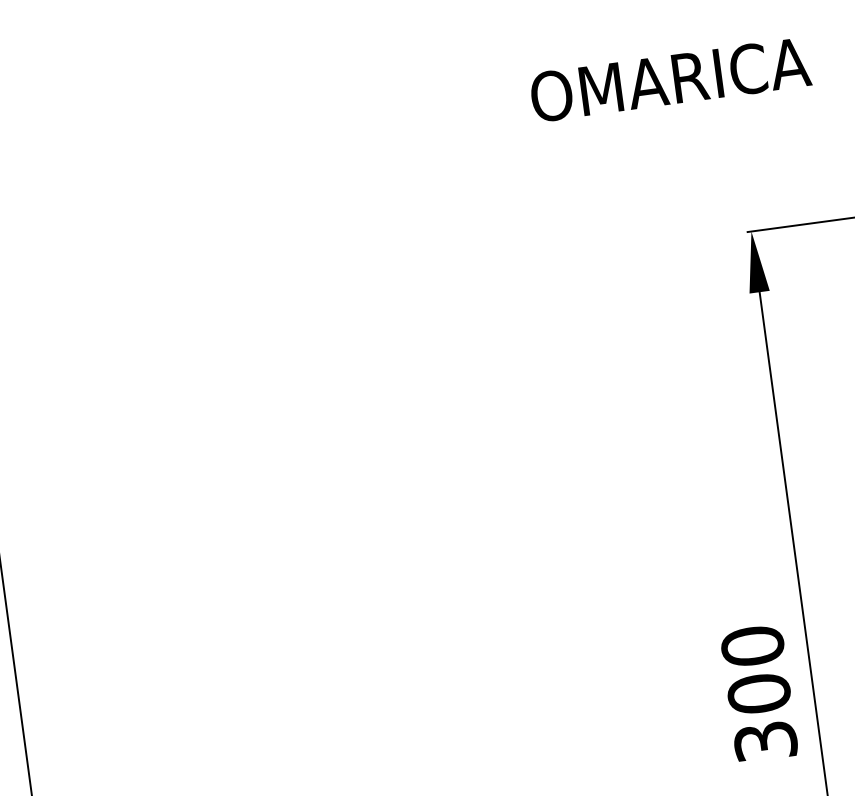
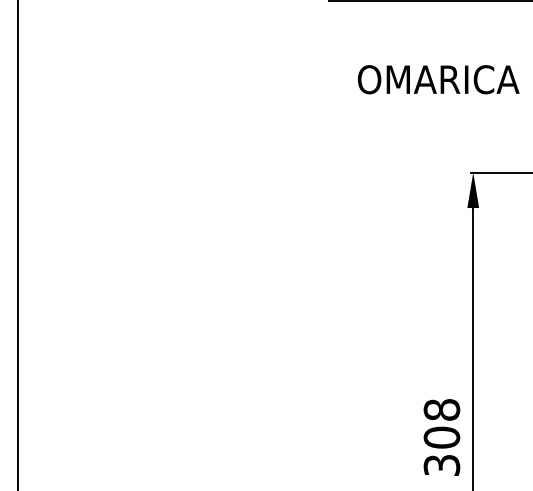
text: (753, 645) -> (442, 409), 300 -> 308

